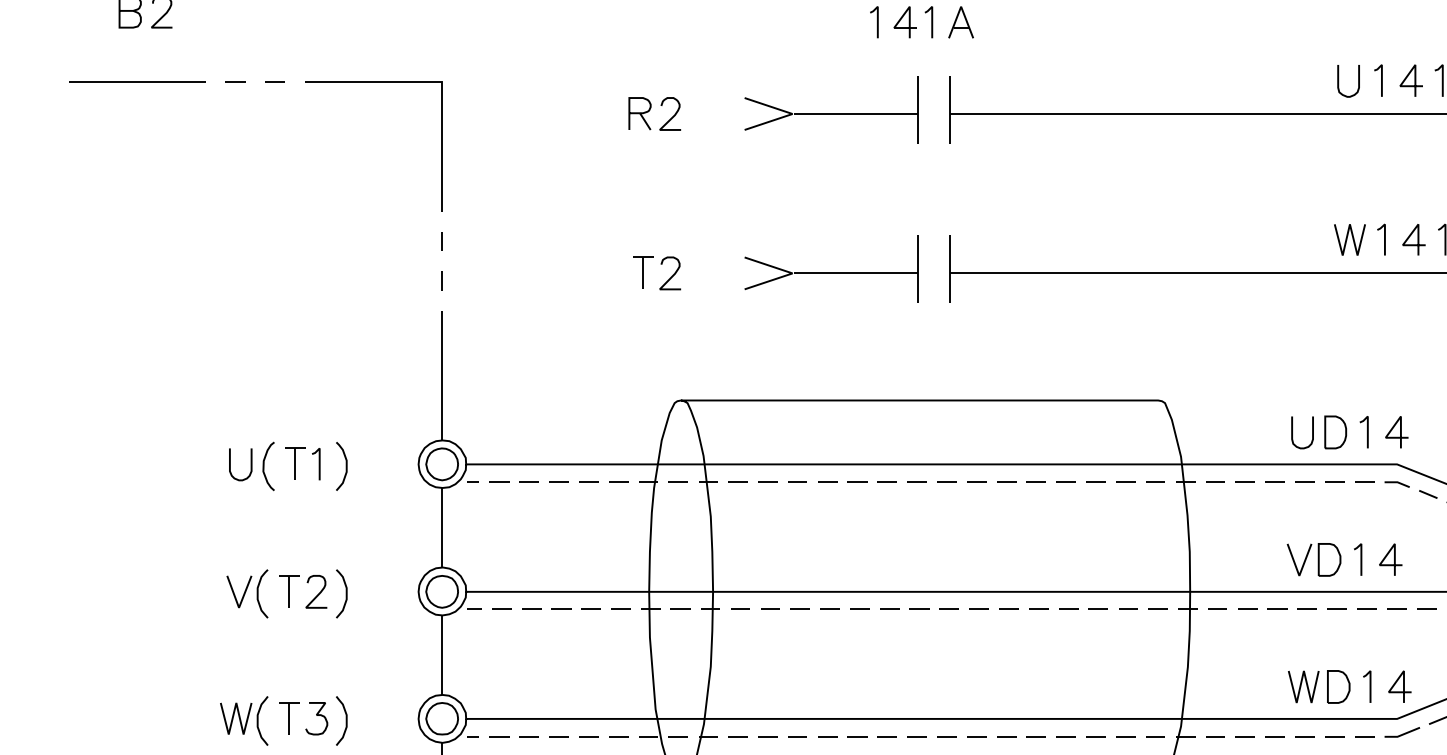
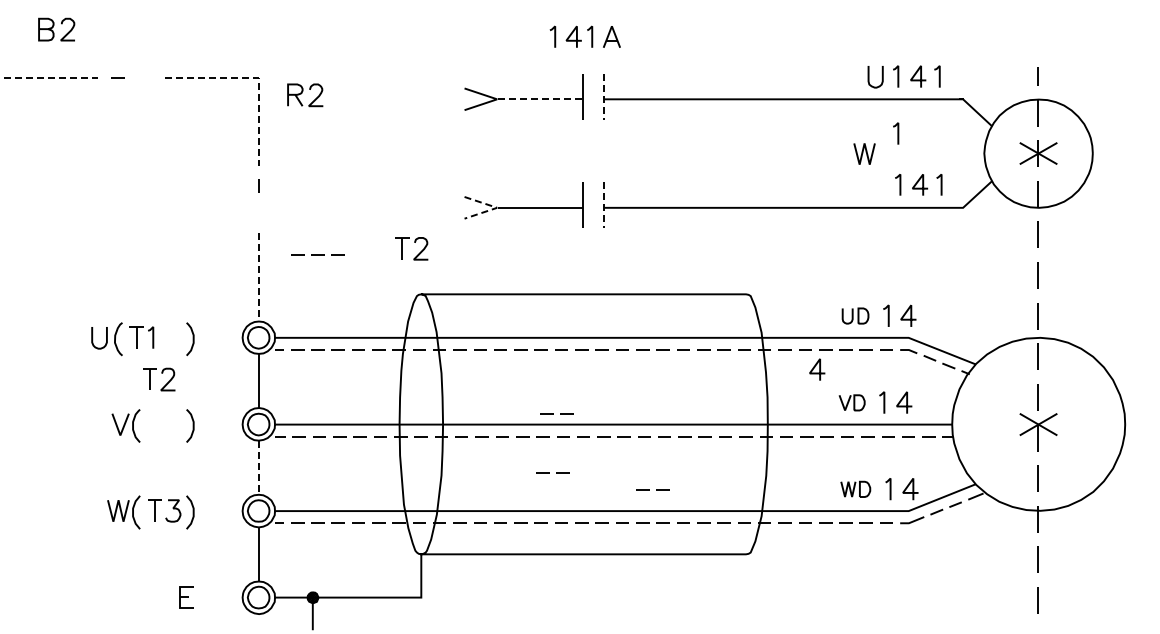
line: (137, 81) -> (51, 77), solid -> dashed
line: (274, 81) -> (144, 77), removed
line: (438, 81) -> (256, 77), solid -> dashed
line: (950, 111) -> (604, 97), solid -> dashed
part: (654, 114) -> (305, 95), moved
line: (856, 114) -> (540, 99), solid -> dashed
line: (1380, 164) -> (897, 133), added
line: (1348, 239) -> (863, 153), moved
part: (660, 264) -> (414, 242), moved
line: (950, 269) -> (604, 205), solid -> dashed
line: (793, 272) -> (497, 207), solid -> dashed
line: (441, 280) -> (258, 212), removed
line: (528, 341) -> (317, 254), added
line: (441, 377) -> (258, 278), solid -> dashed
part: (1318, 431) -> (855, 315), size x0.7
part: (265, 462) -> (116, 336), moved
line: (1266, 510) -> (819, 369), added
part: (1313, 559) -> (851, 402), size x0.7
line: (875, 575) -> (553, 413), added
part: (306, 582) -> (161, 373), moved
line: (441, 656) -> (258, 468), solid -> dashed
line: (869, 662) -> (549, 472), added
line: (1016, 687) -> (649, 489), added
part: (1318, 687) -> (855, 489), size x0.7

